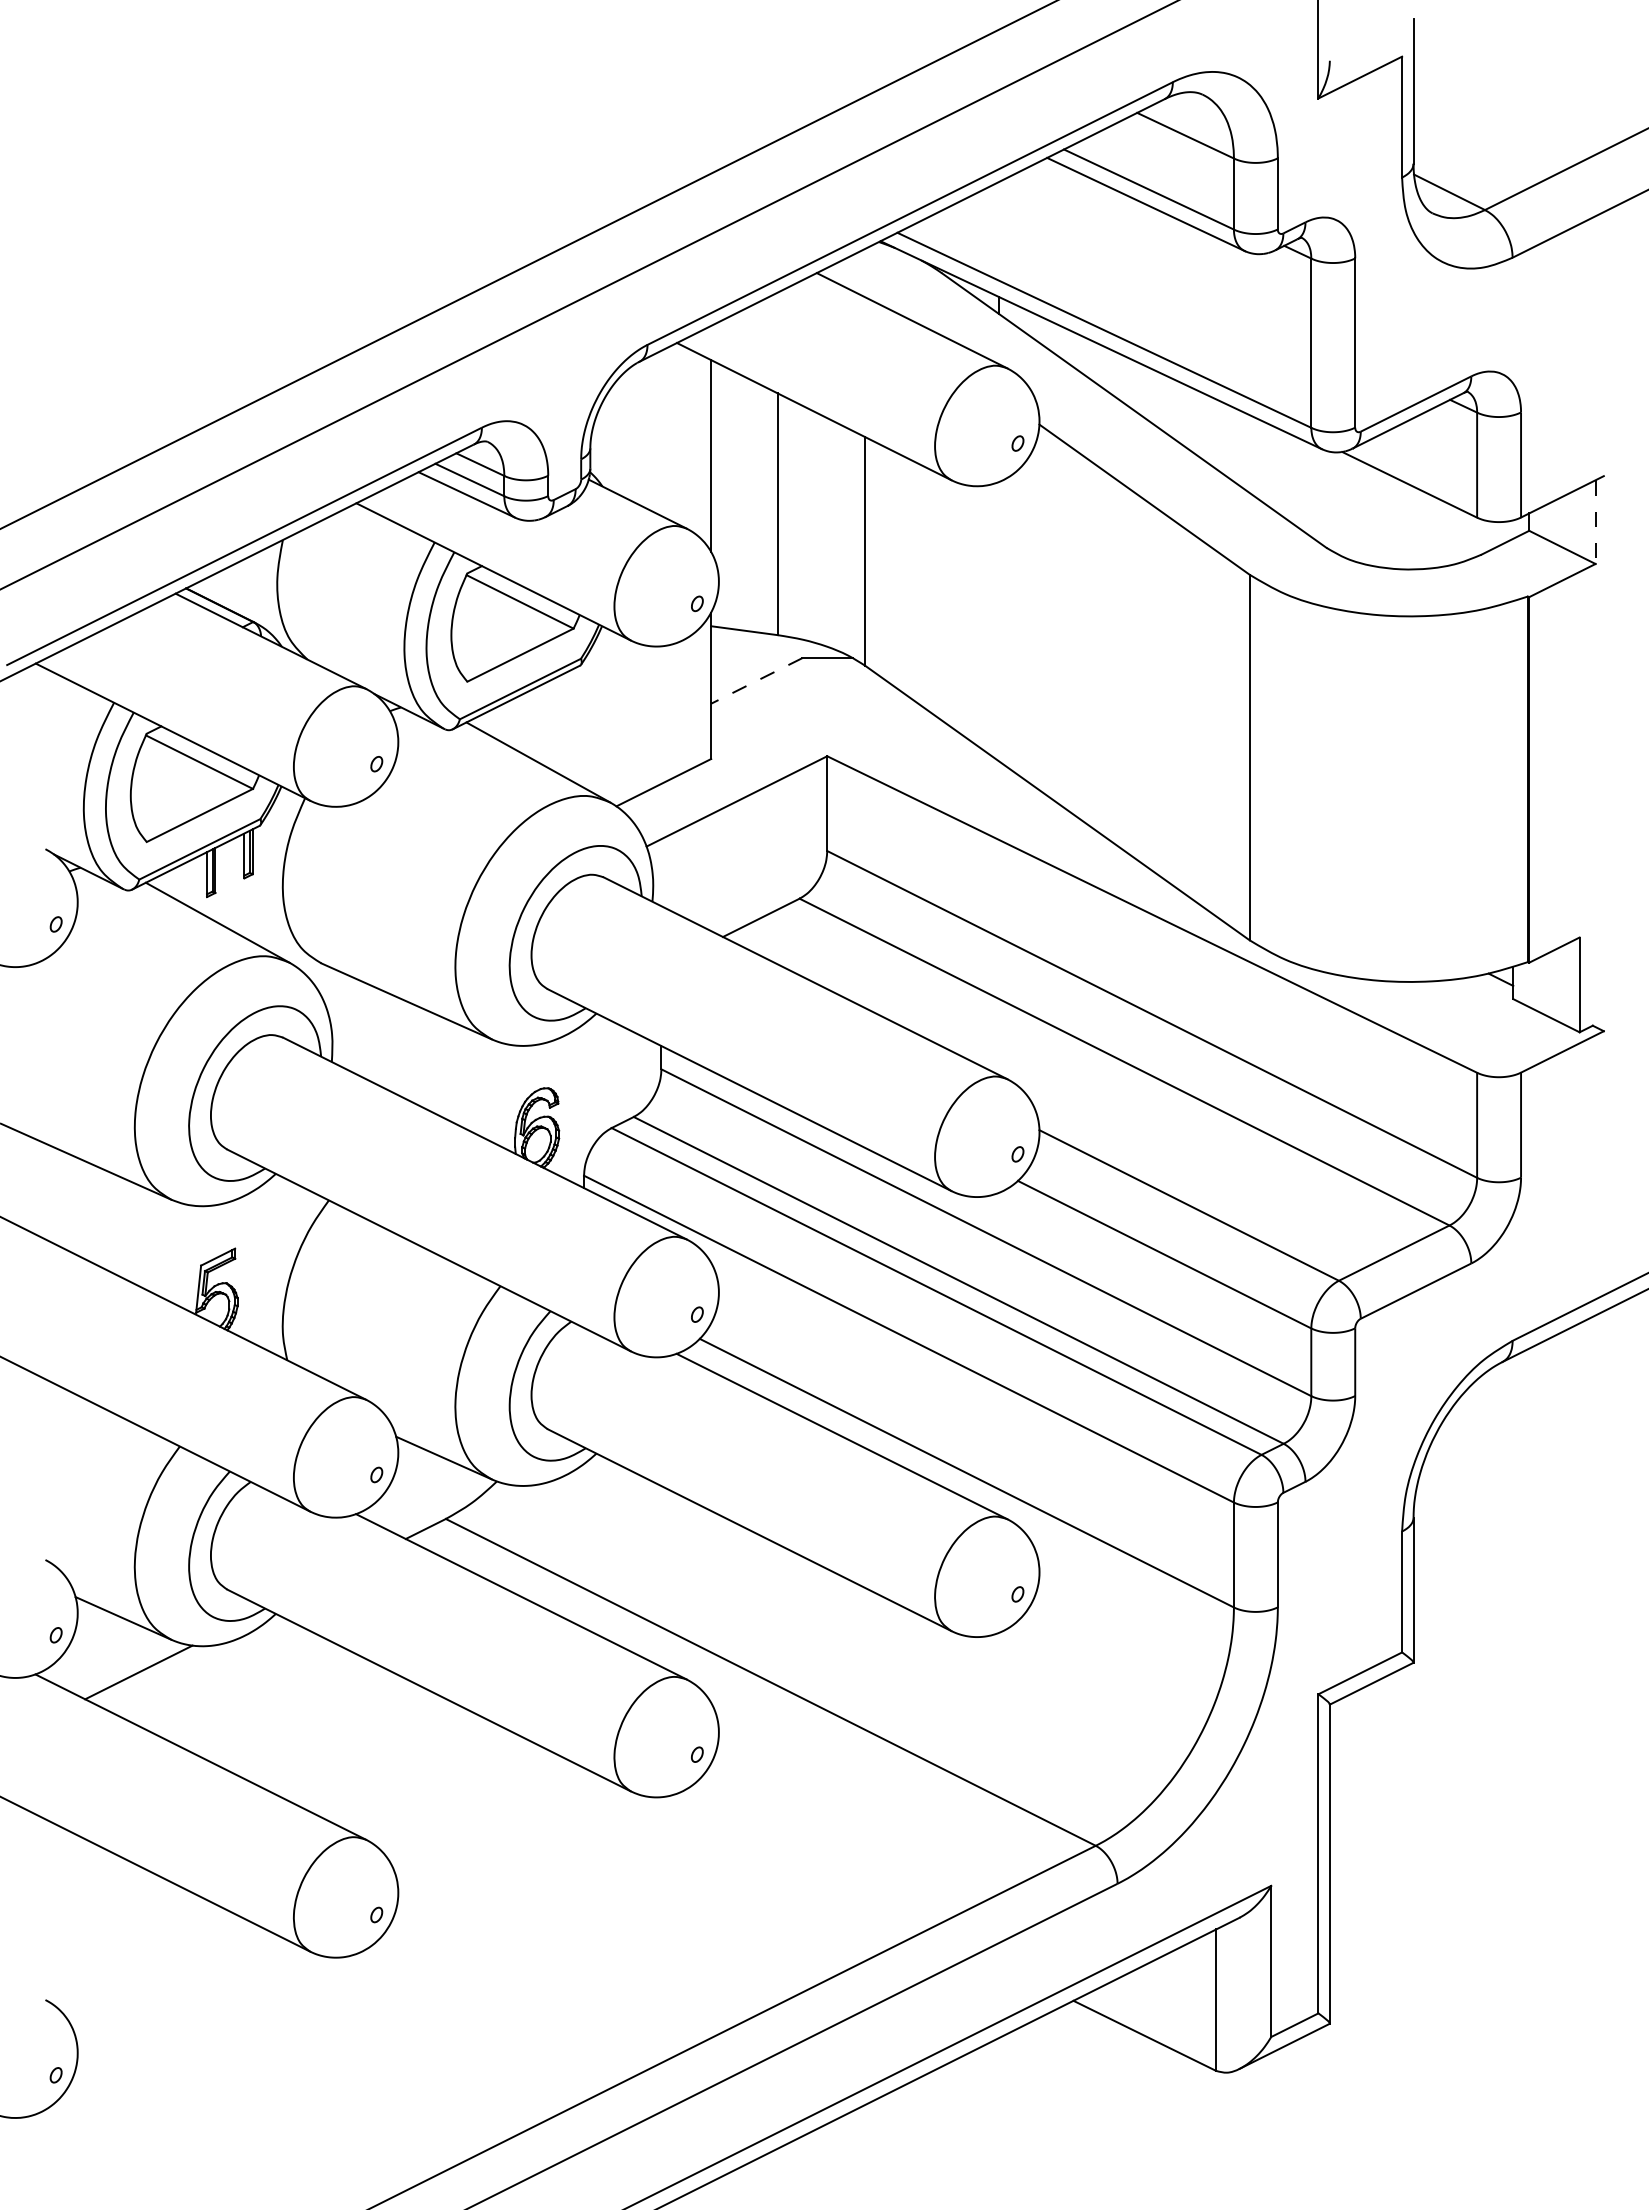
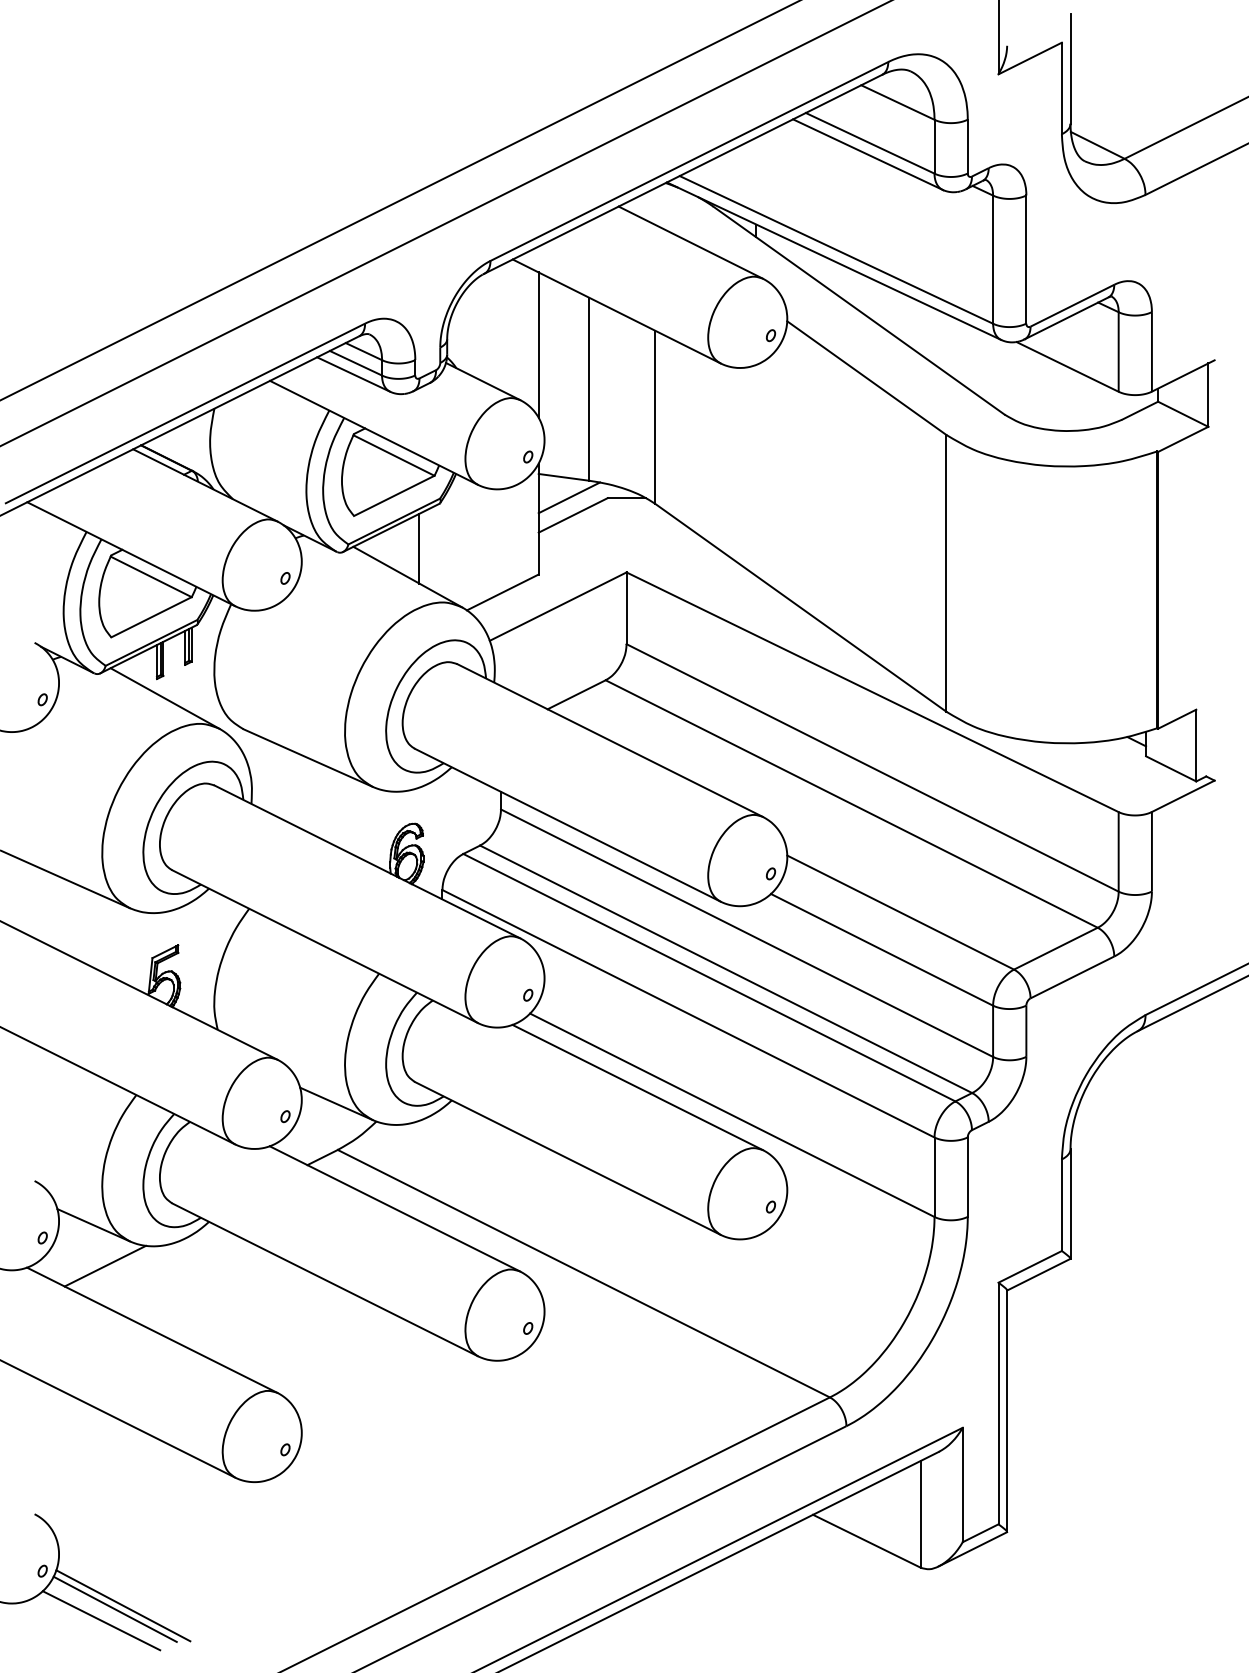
line: (1595, 522) -> (1208, 395), dashed -> solid
line: (751, 657) -> (569, 497), added
line: (756, 680) -> (573, 515), dashed -> solid
line: (553, 724) -> (419, 548), added
line: (162, 2120) -> (123, 1605), added
line: (151, 2125) -> (114, 1609), added
line: (133, 2140) -> (101, 1620), added

